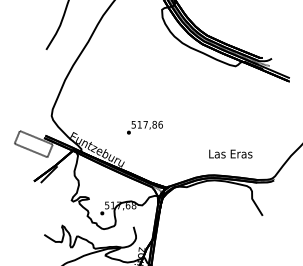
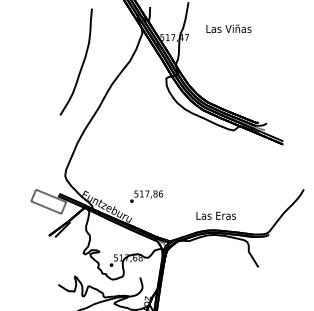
text: (144, 127) -> (146, 196), moved
text: (229, 153) -> (215, 215), moved

